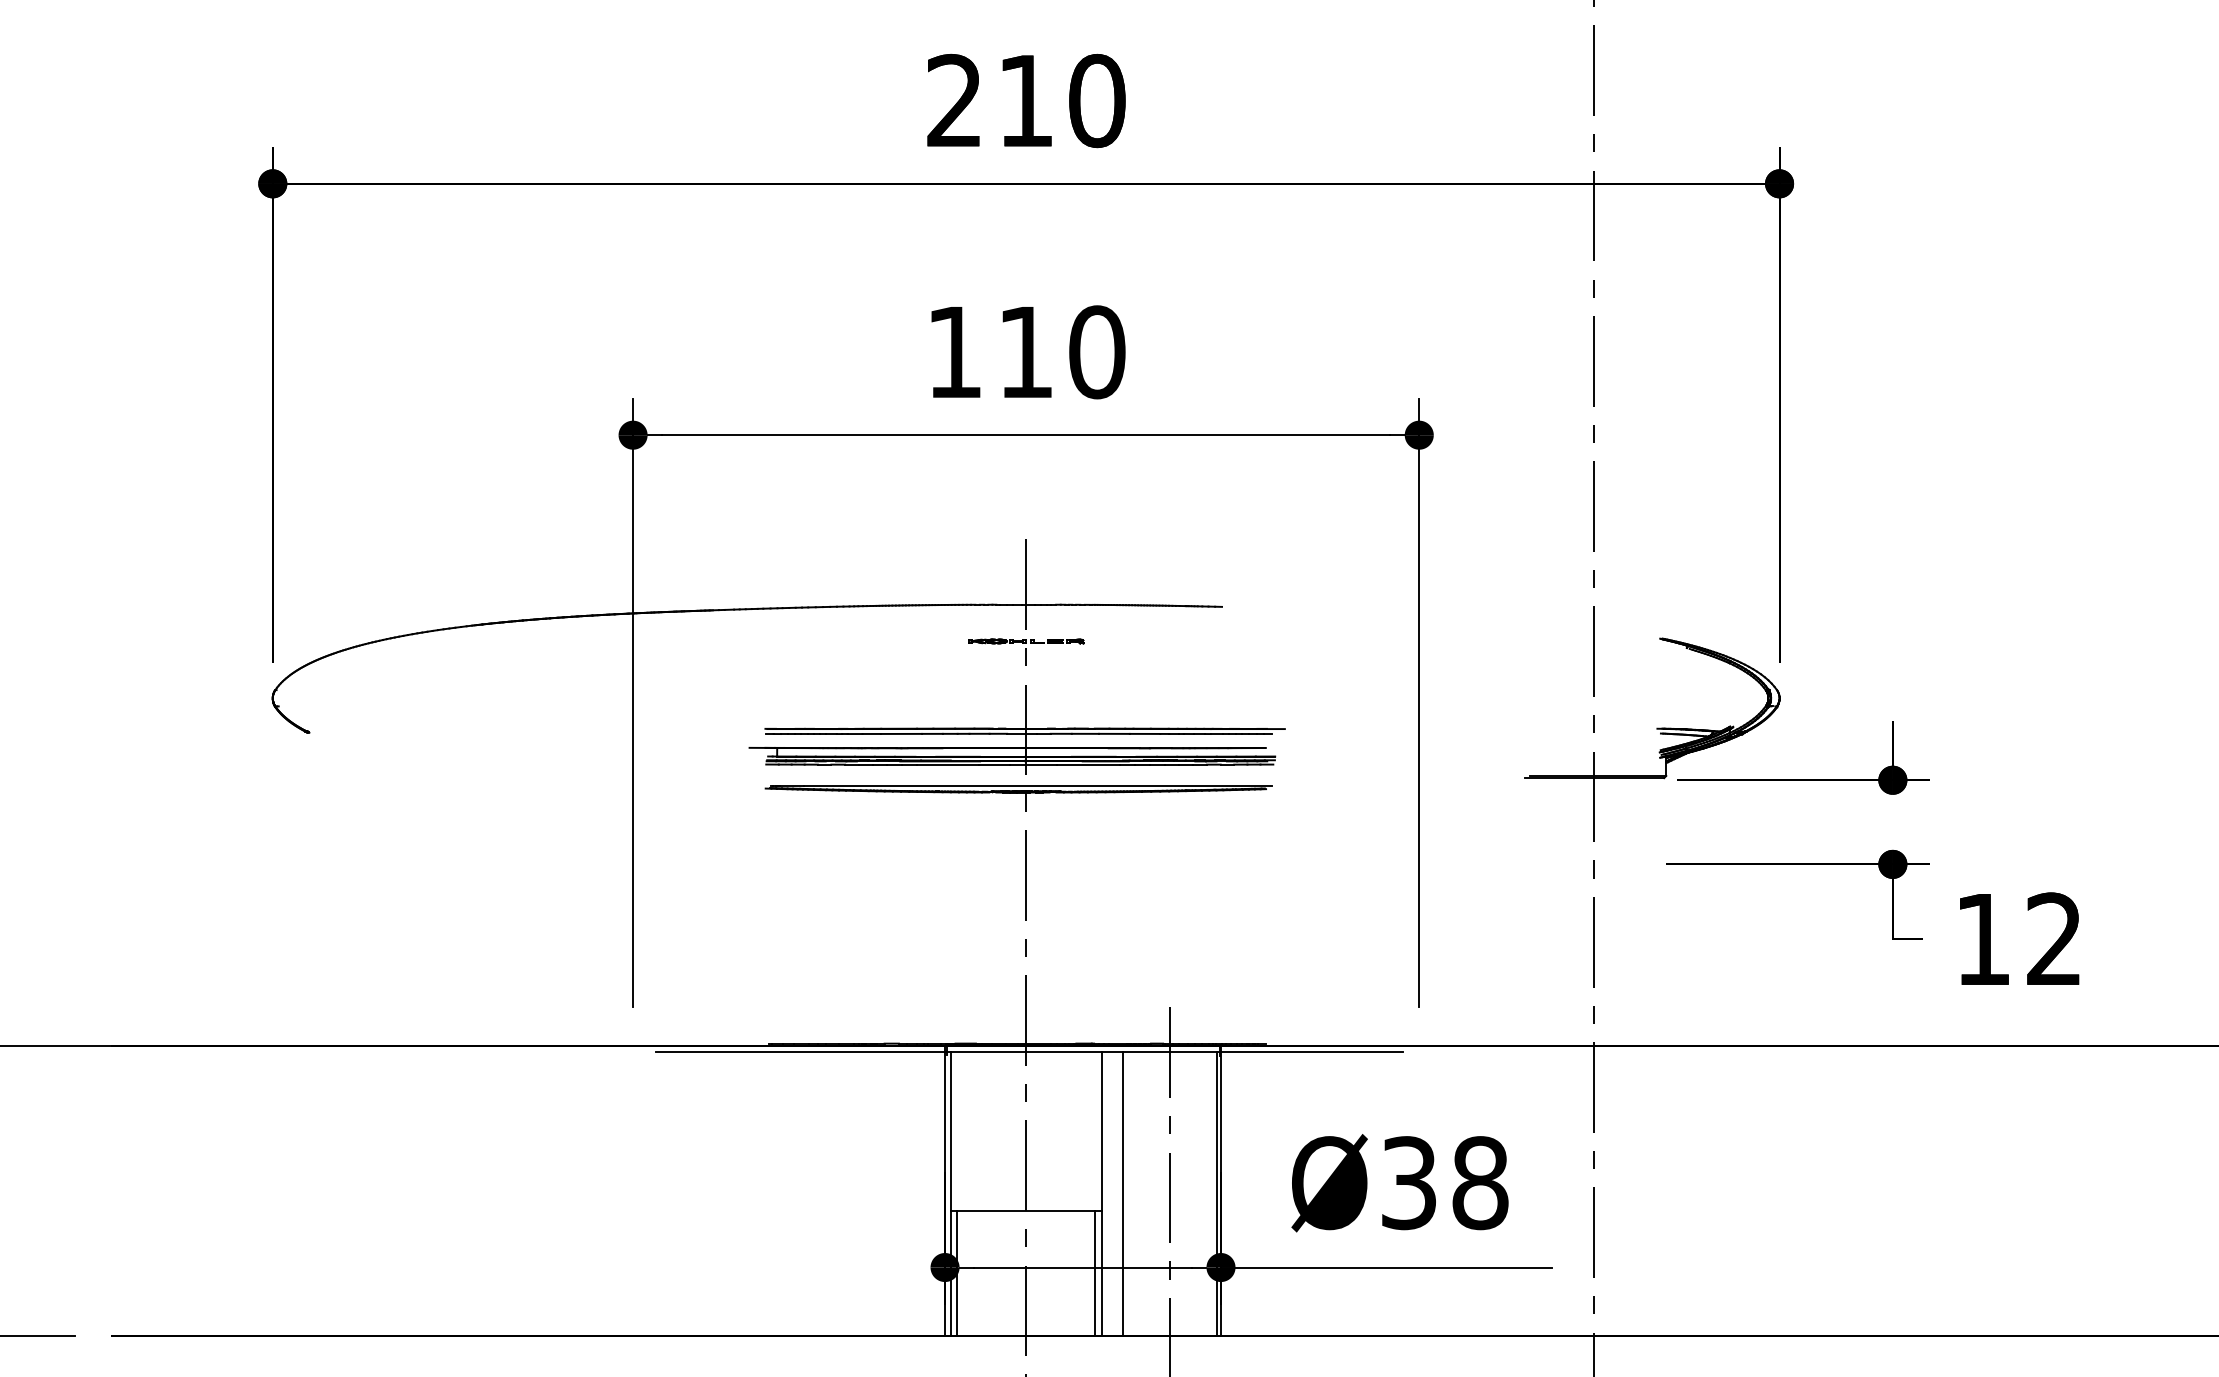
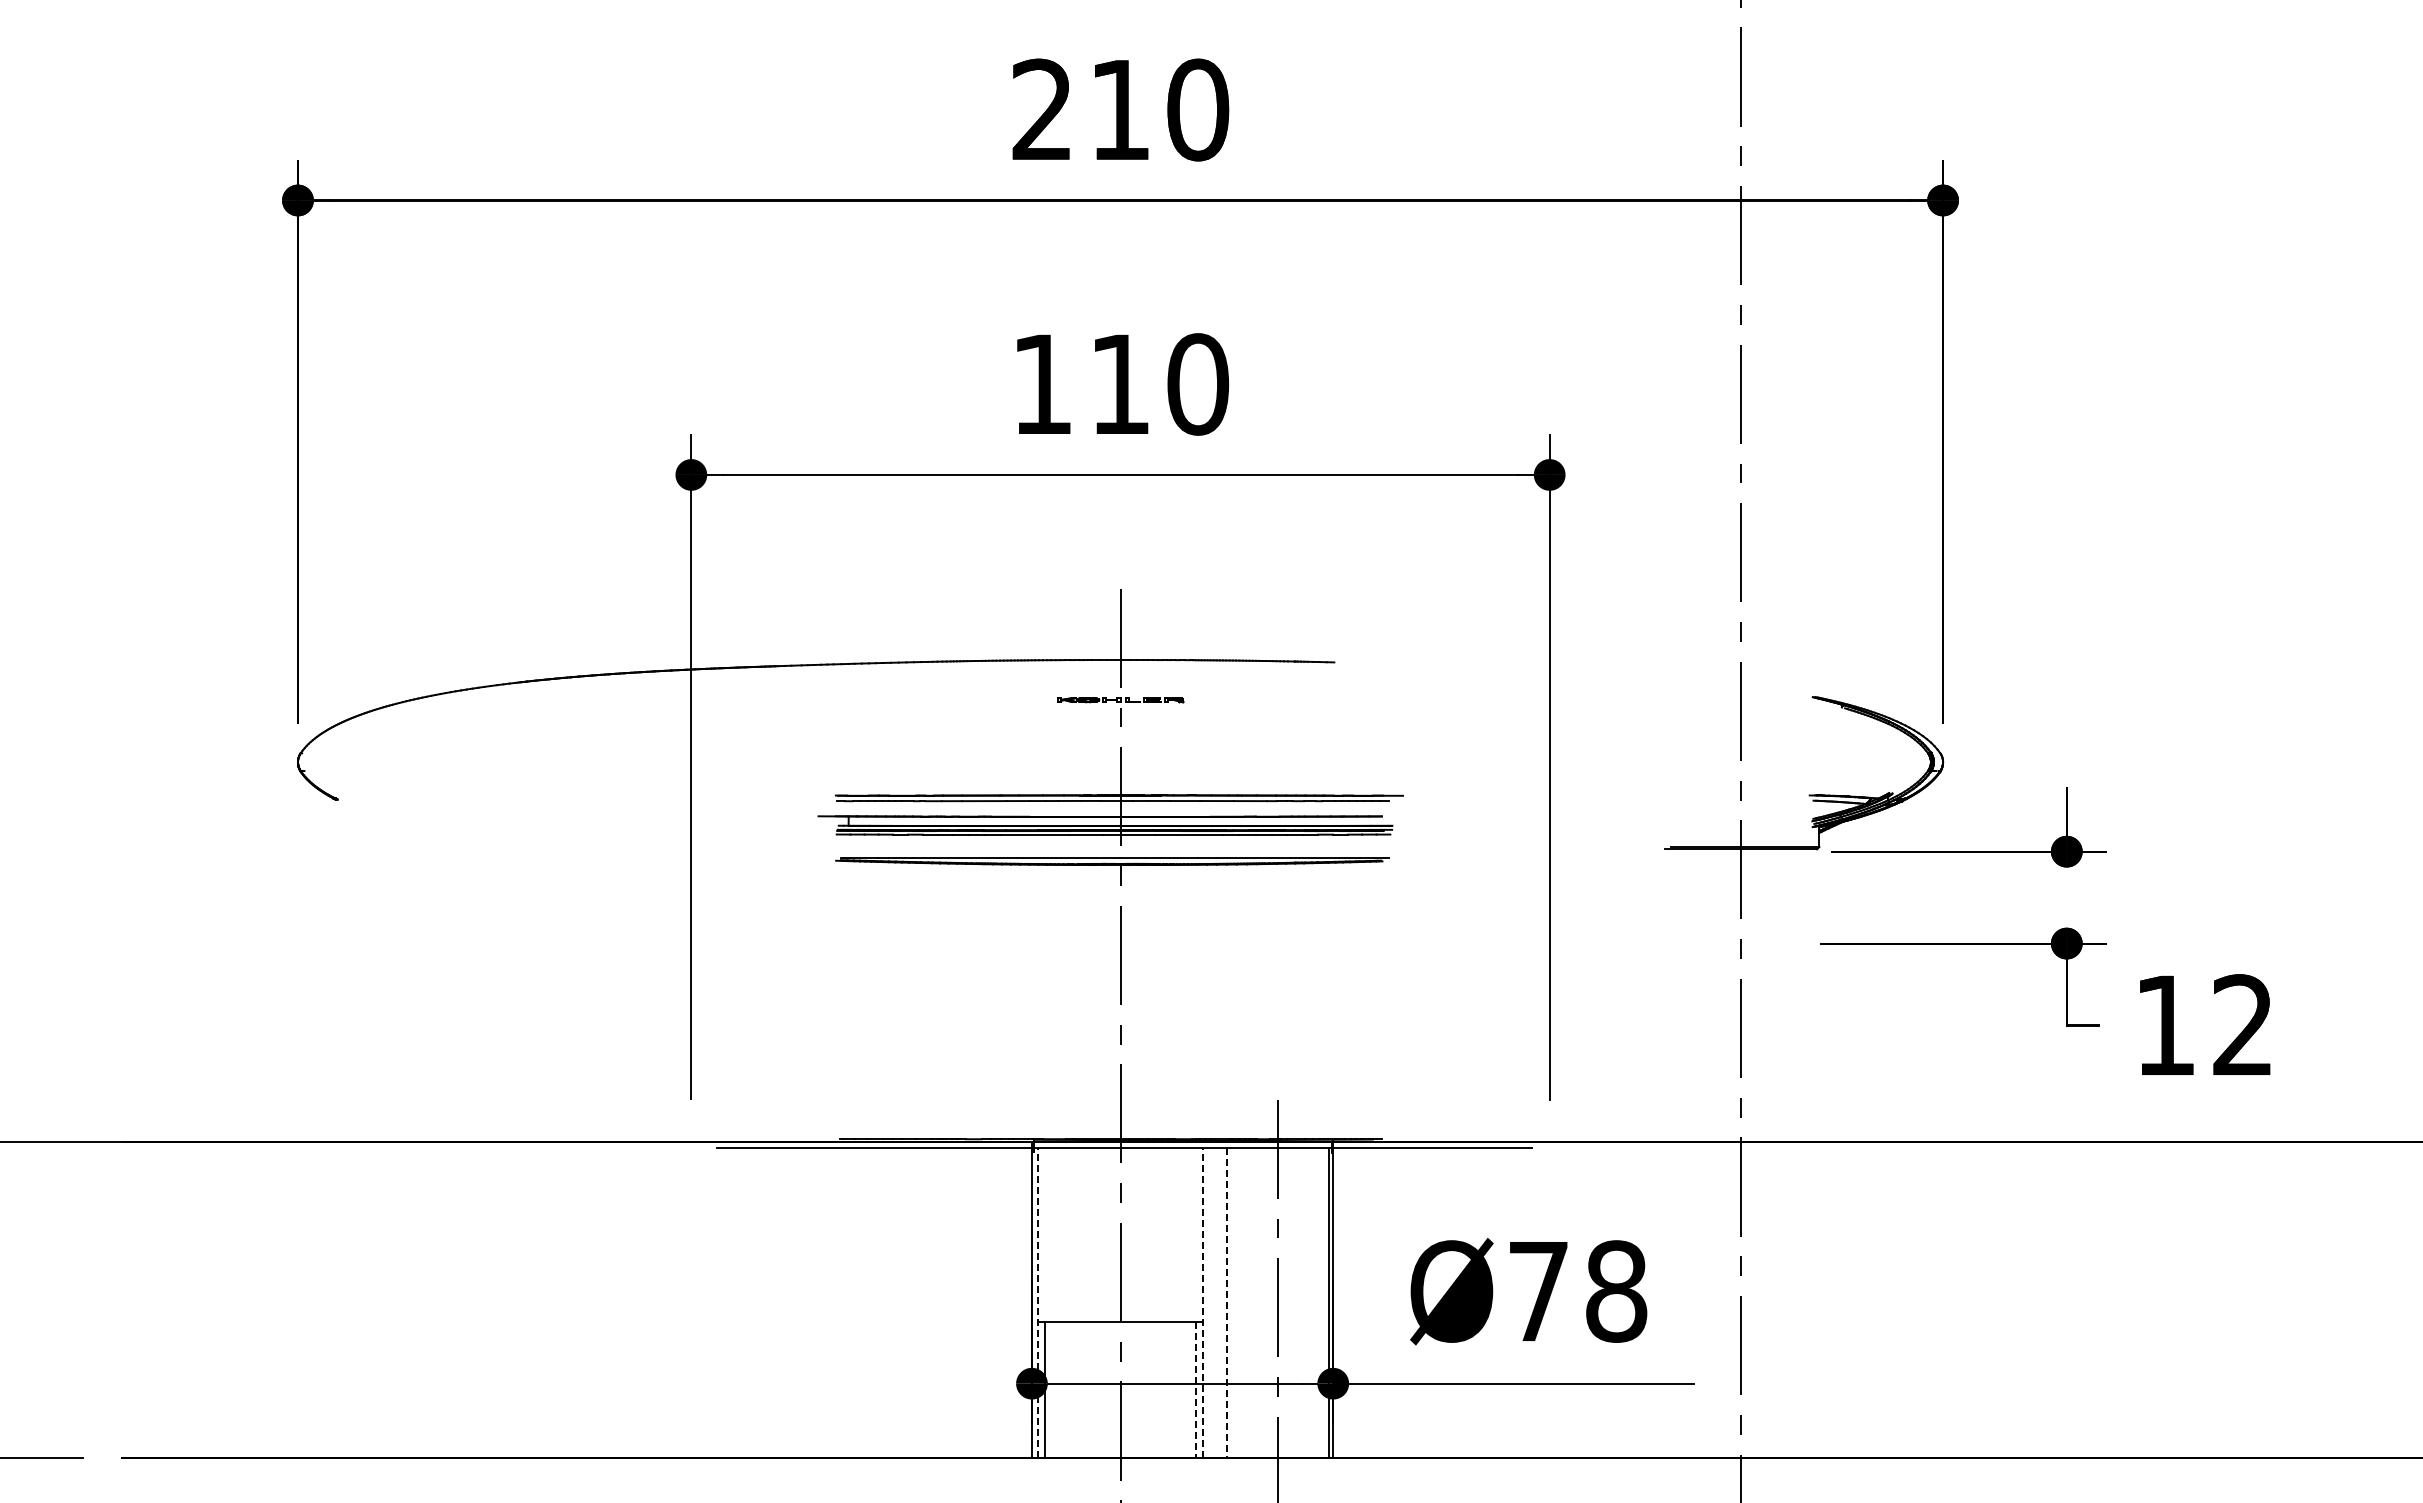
text: (1408, 1183) -> (1538, 1291), Ø38 -> Ø78
line: (951, 1193) -> (1038, 1302), solid -> dashed
line: (1101, 1193) -> (1202, 1302), solid -> dashed
line: (1123, 1194) -> (1226, 1303), solid -> dashed
line: (1094, 1273) -> (1195, 1390), solid -> dashed

